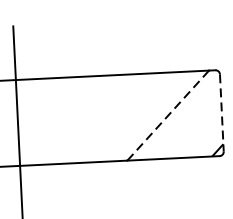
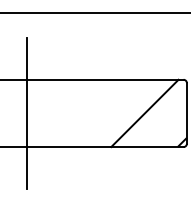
line: (221, 113) -> (186, 113), dashed -> solid
line: (167, 115) -> (144, 113), dashed -> solid

